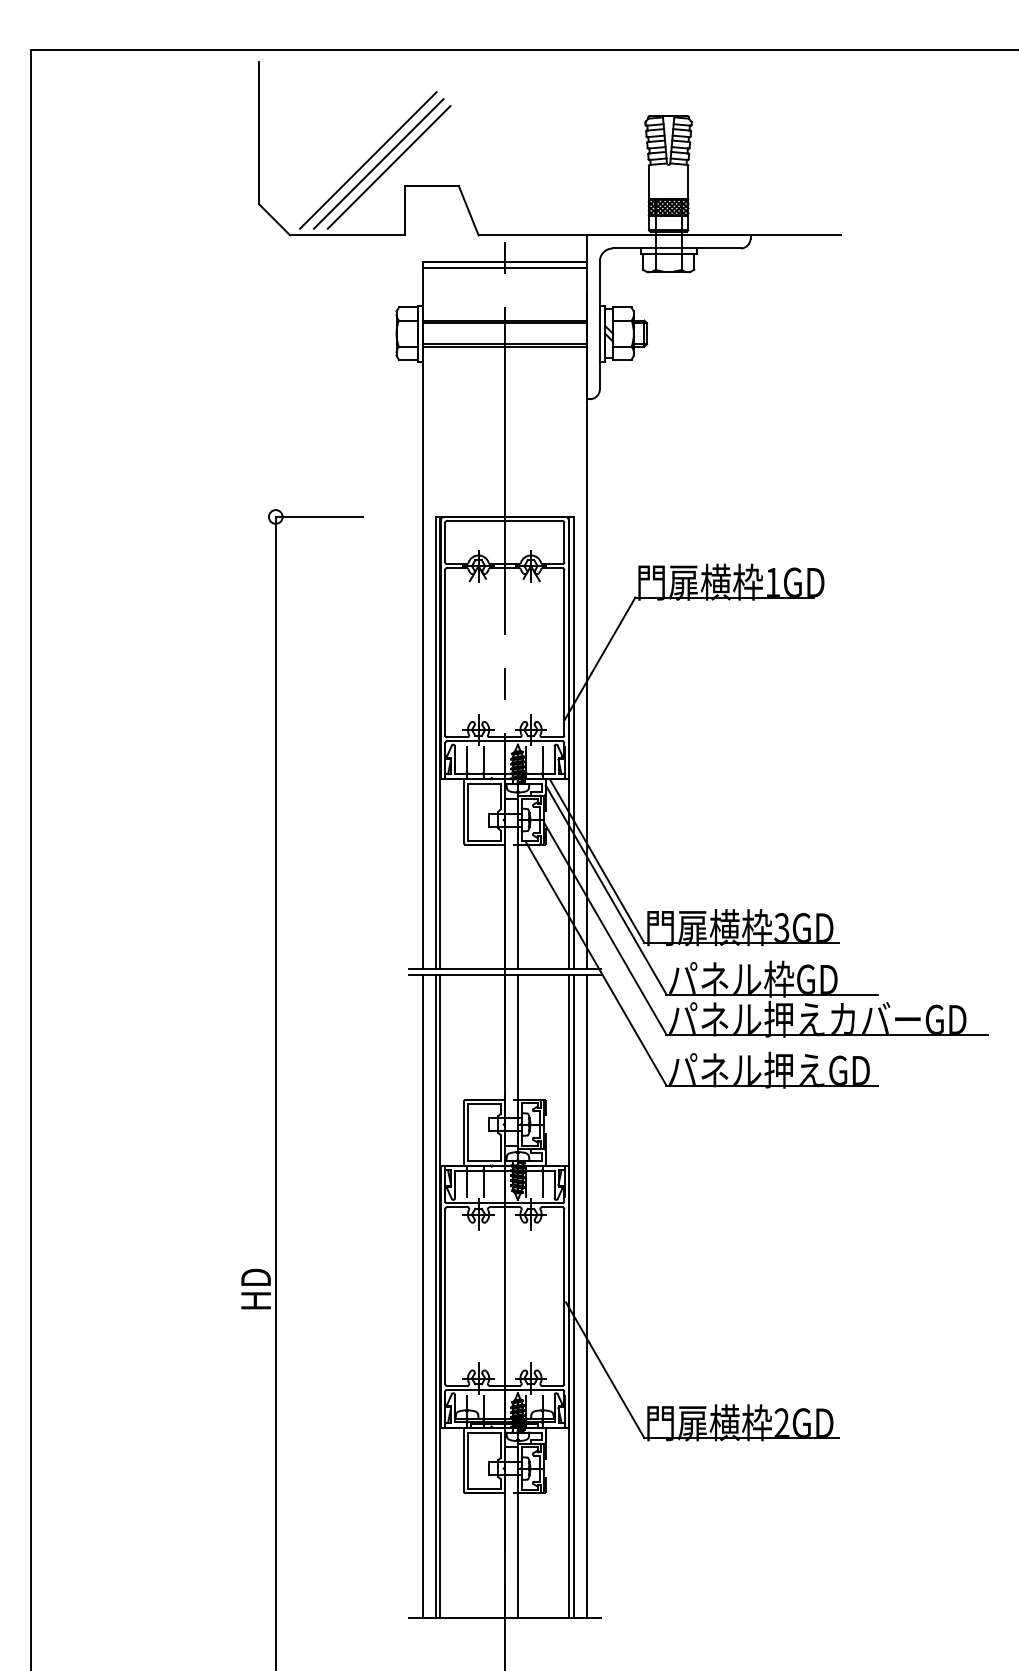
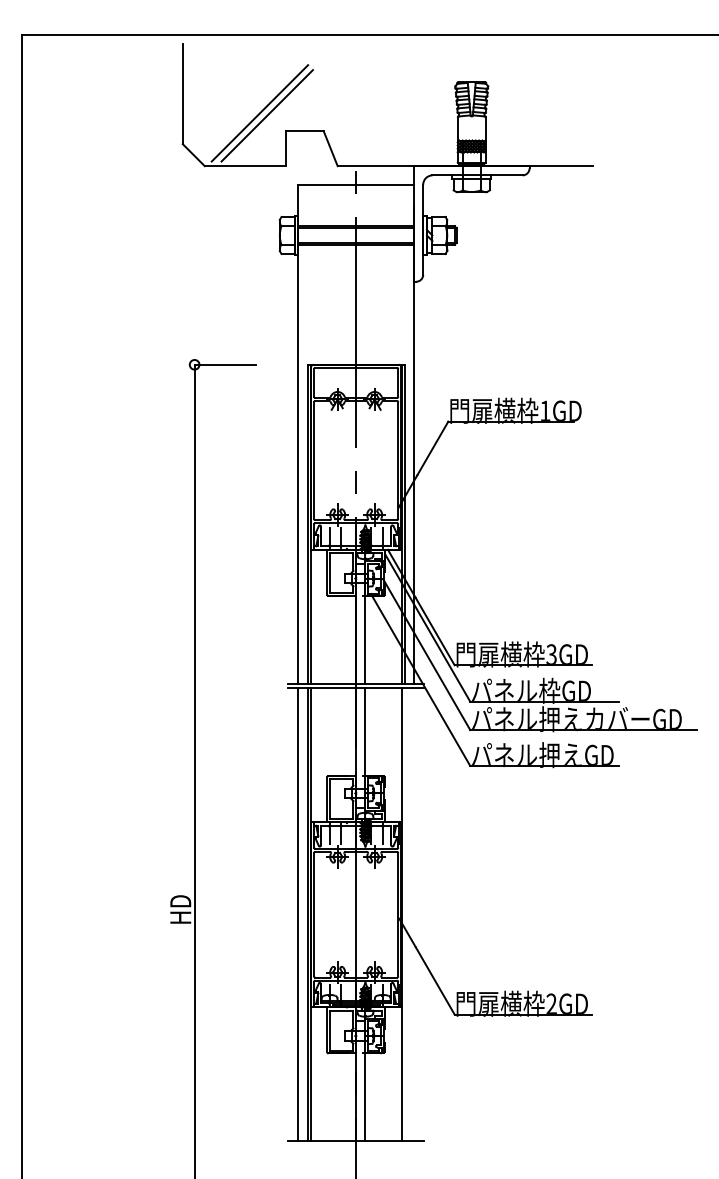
line: (388, 167) -> (274, 118), removed
line: (504, 268) -> (355, 189), removed
line: (573, 1296) -> (404, 914), removed
line: (586, 1296) -> (413, 914), removed

